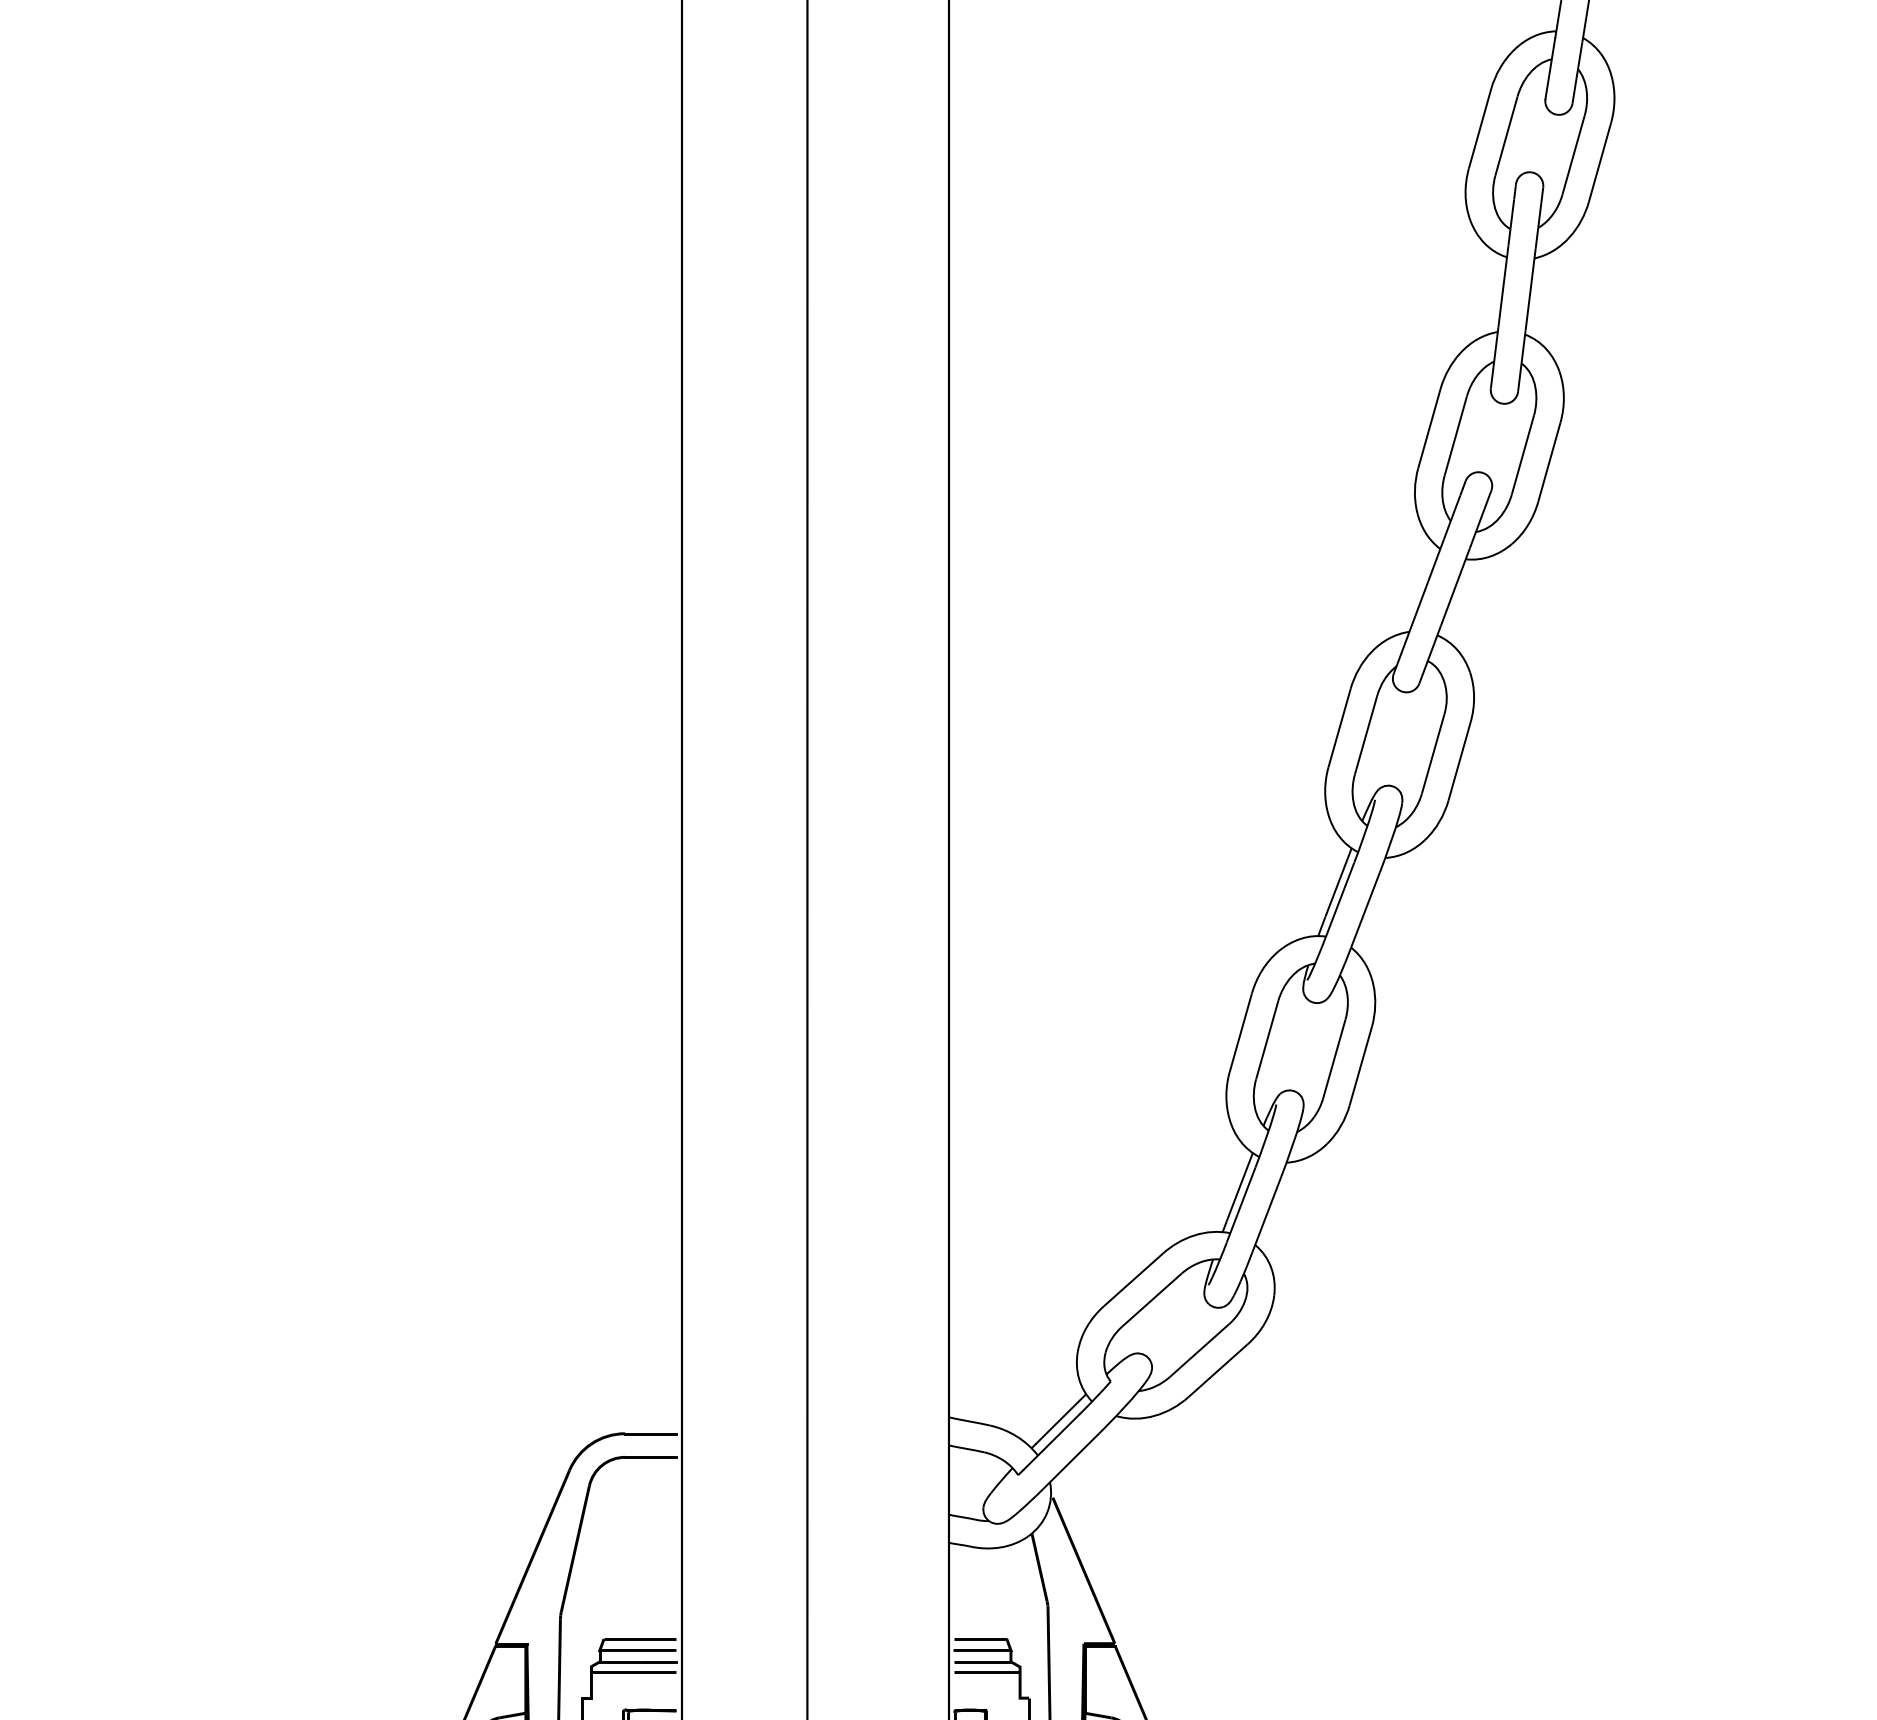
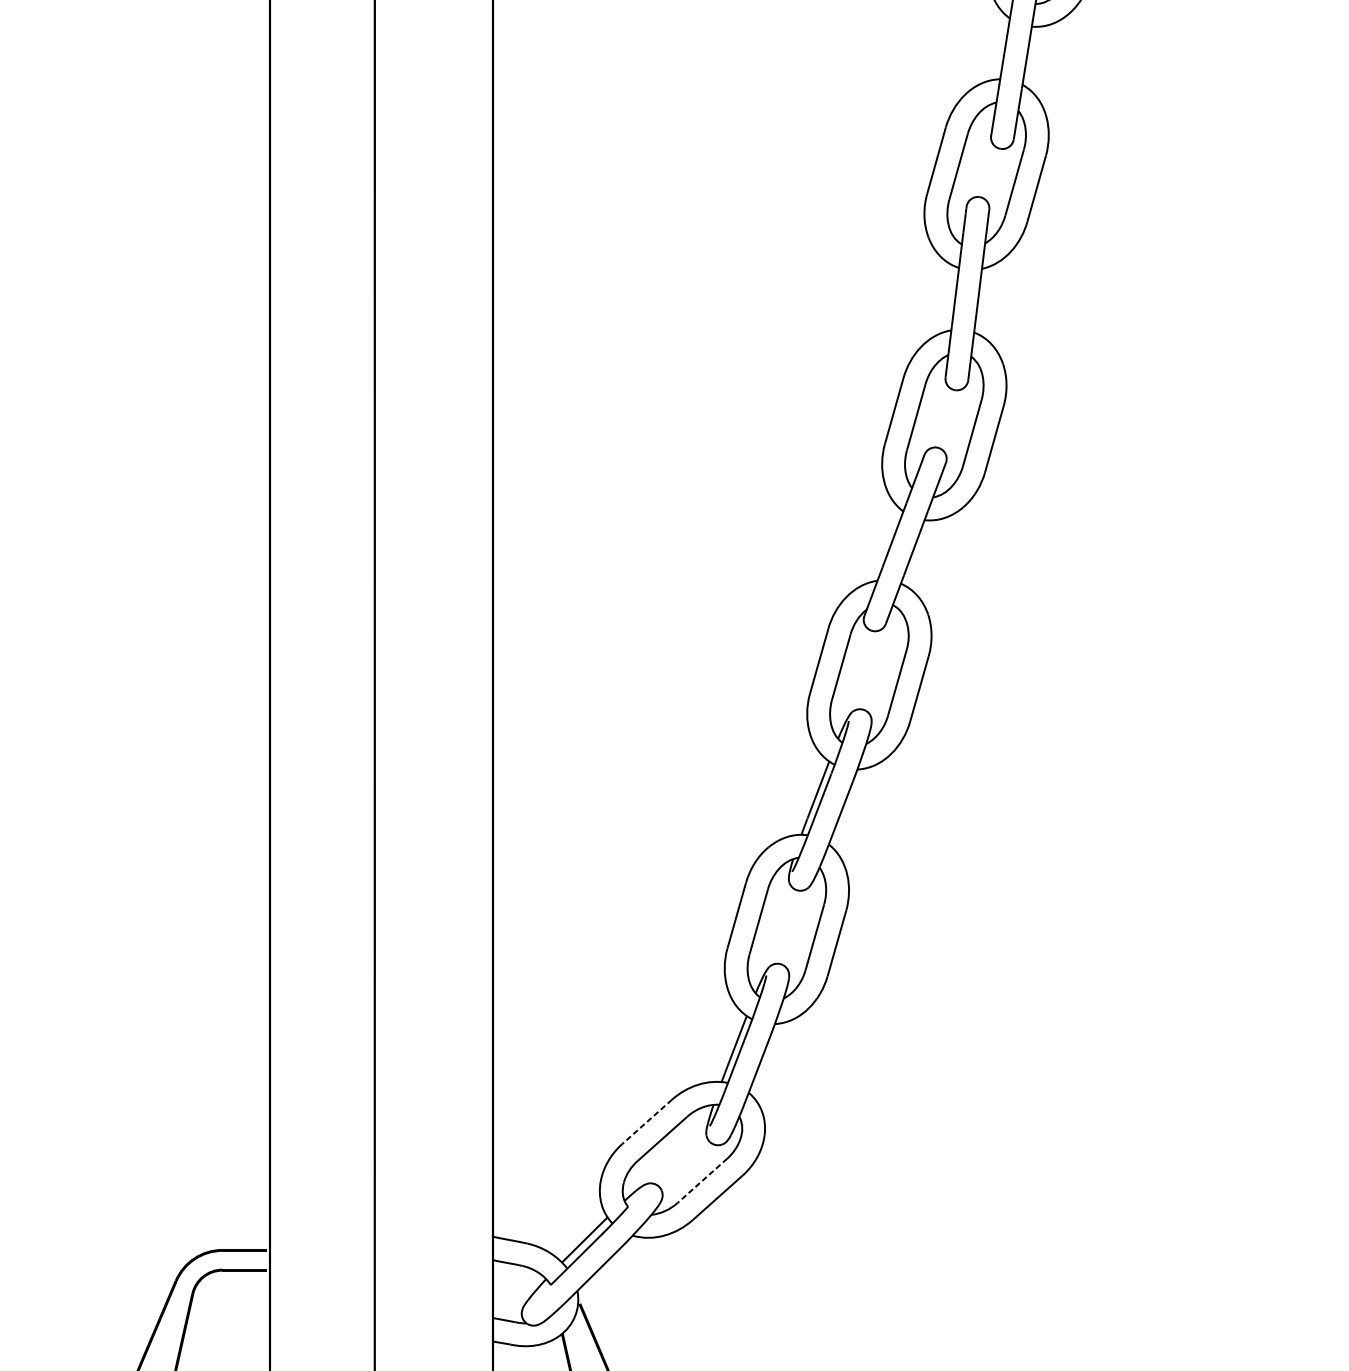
line: (1133, 1279) -> (647, 1121), solid -> dashed
line: (1199, 1350) -> (702, 1180), solid -> dashed

